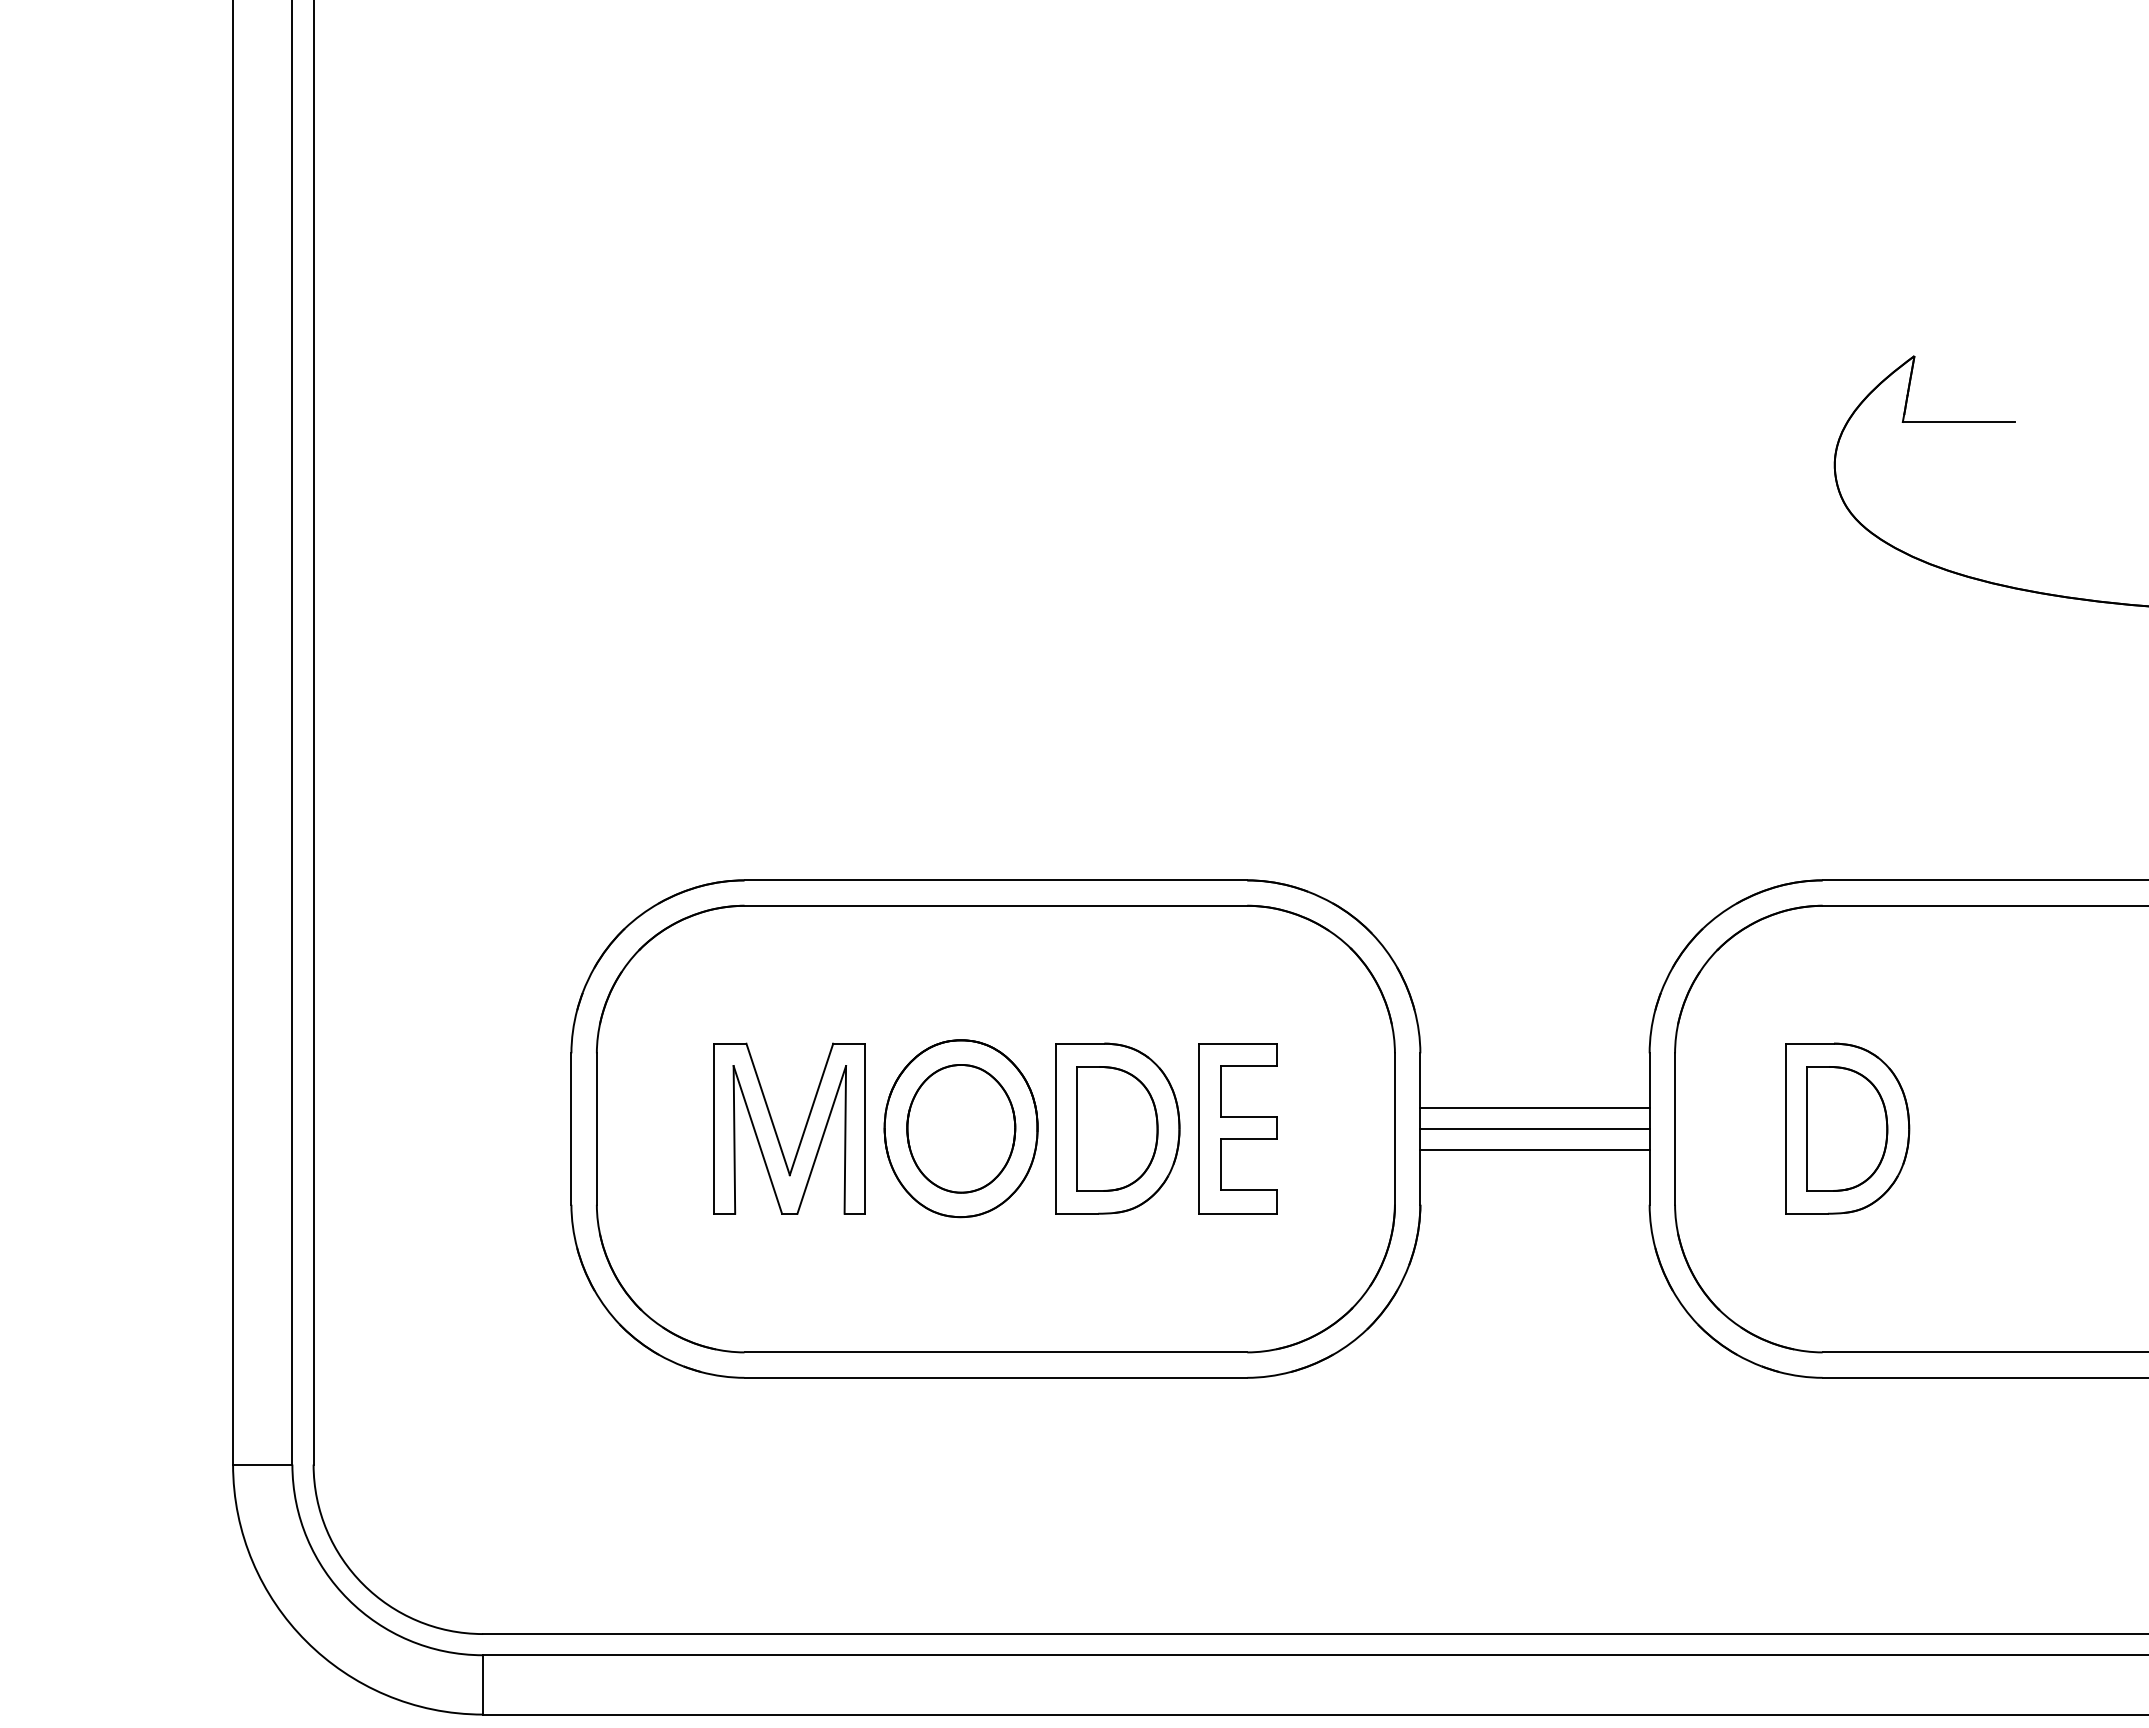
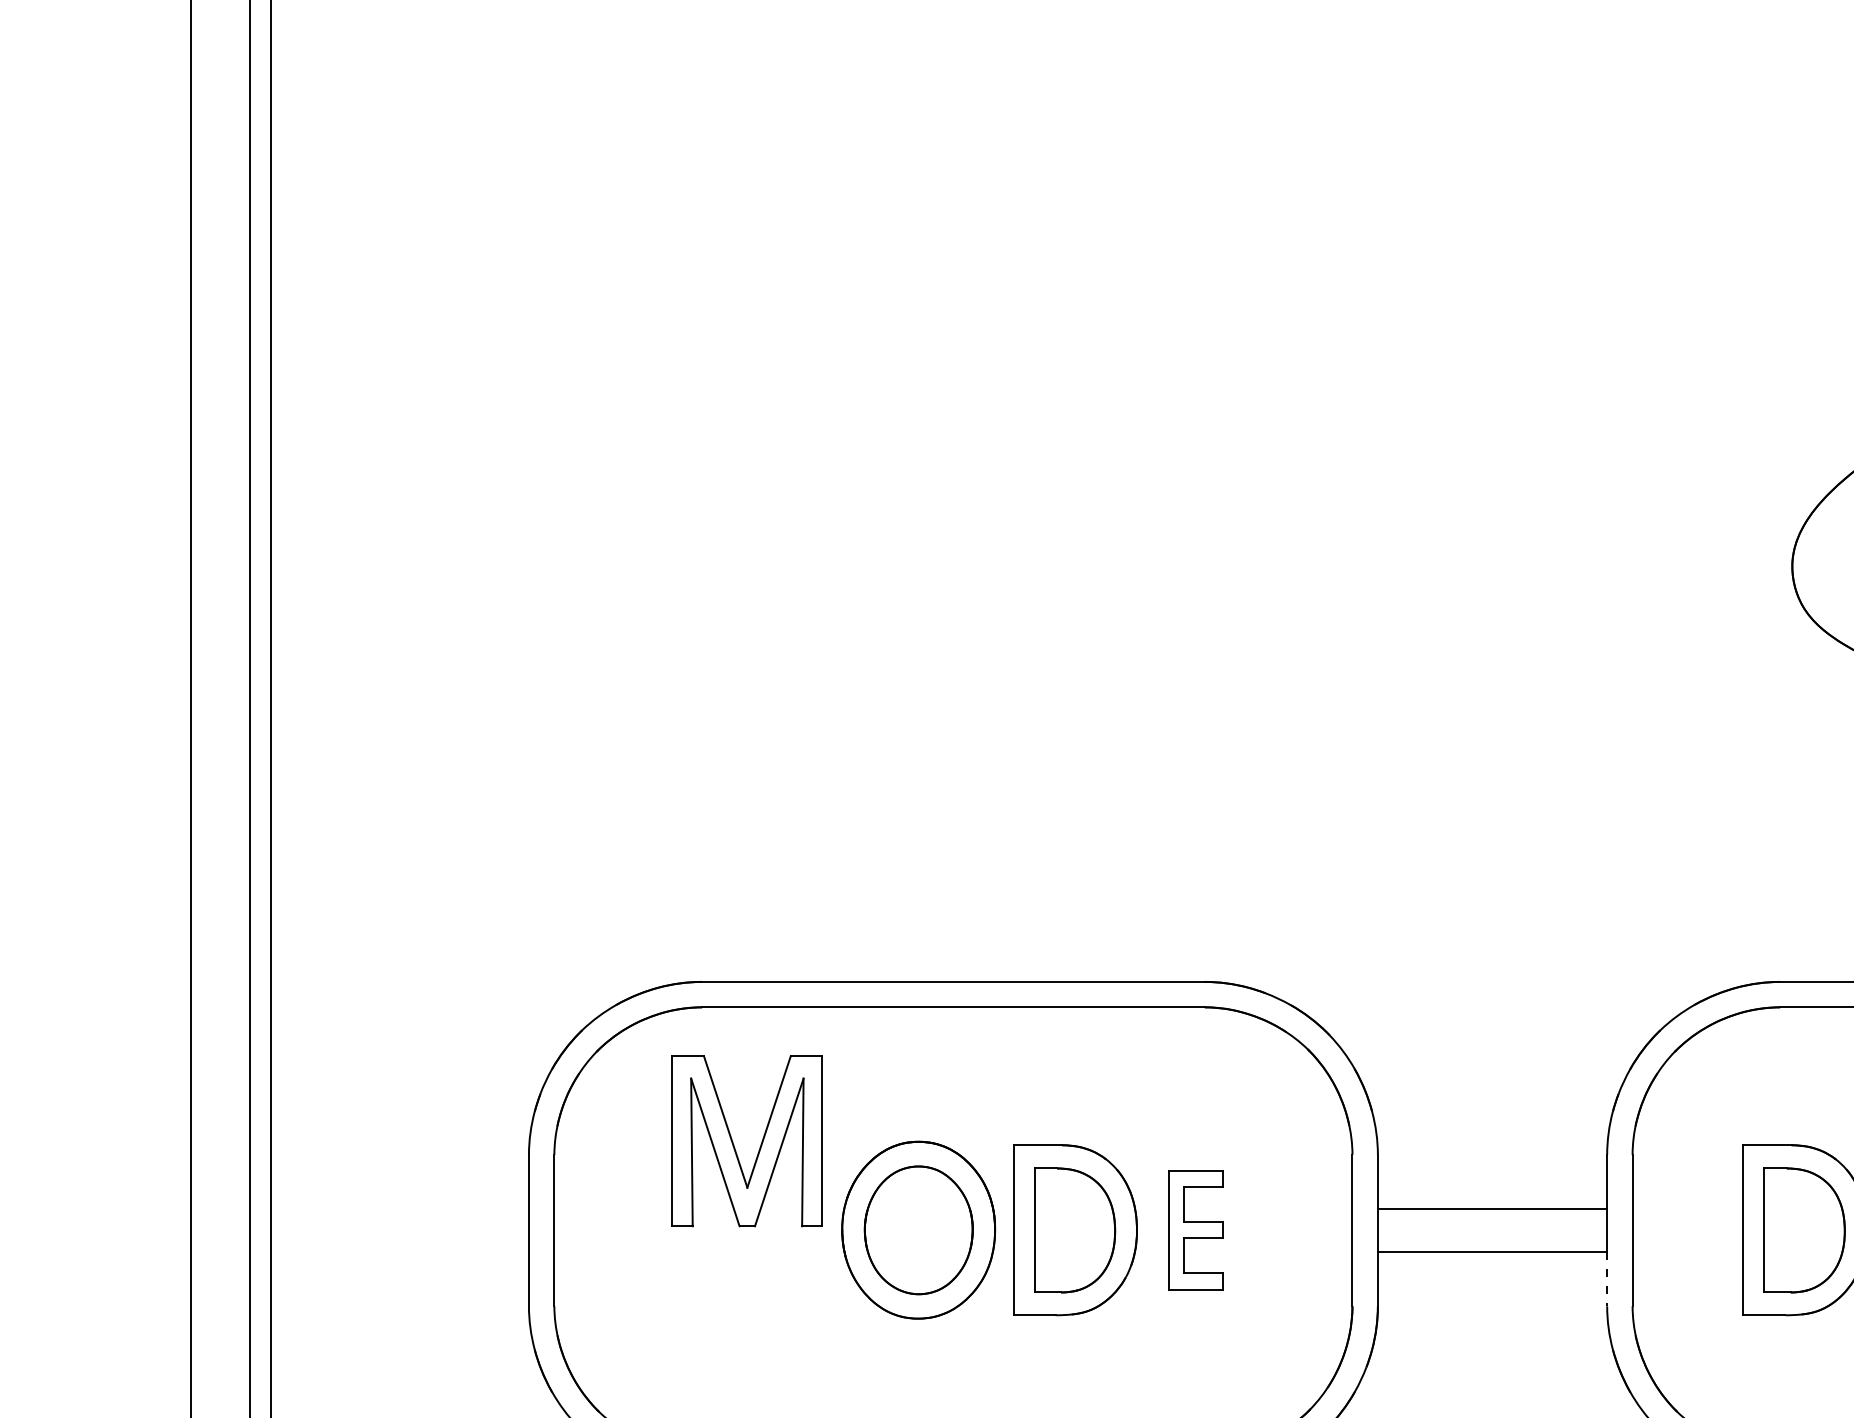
part: (1237, 1128) -> (1195, 1230), size x0.7
line: (1534, 1129) -> (1492, 1231), removed
part: (776, 1130) -> (734, 1143), moved
line: (1649, 1178) -> (1607, 1280), solid -> dashed

